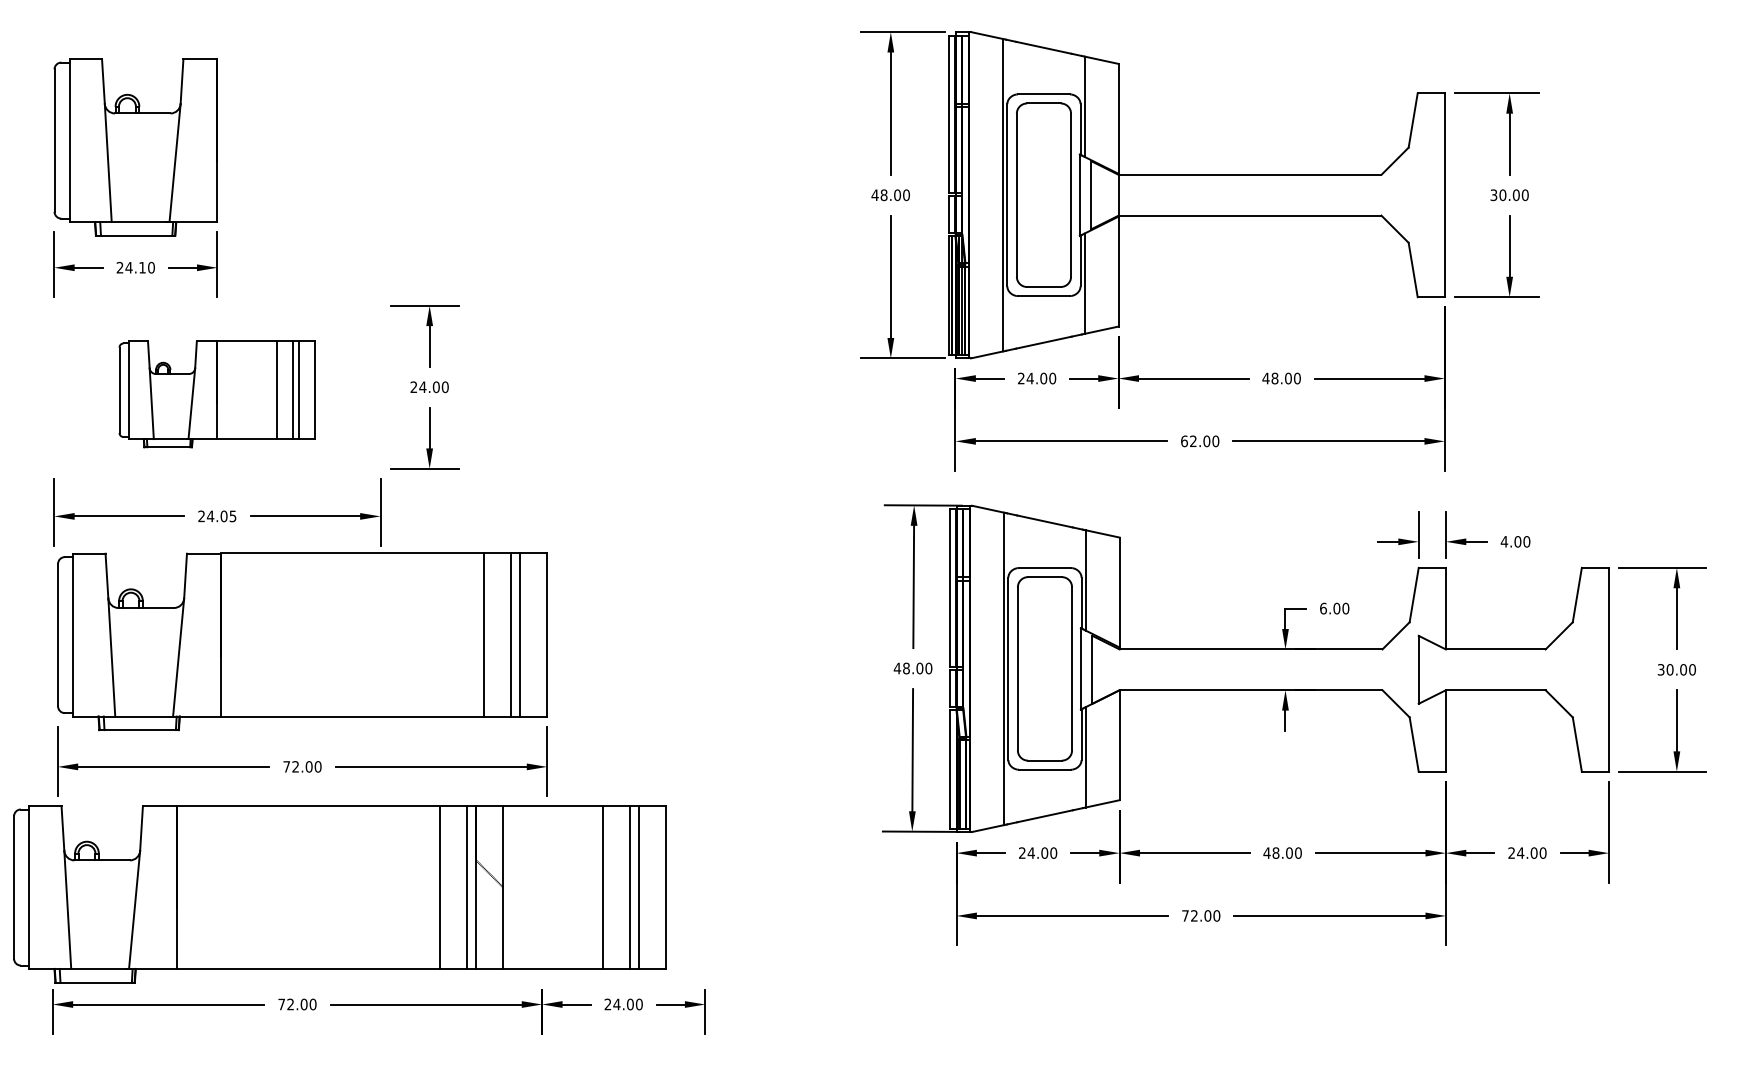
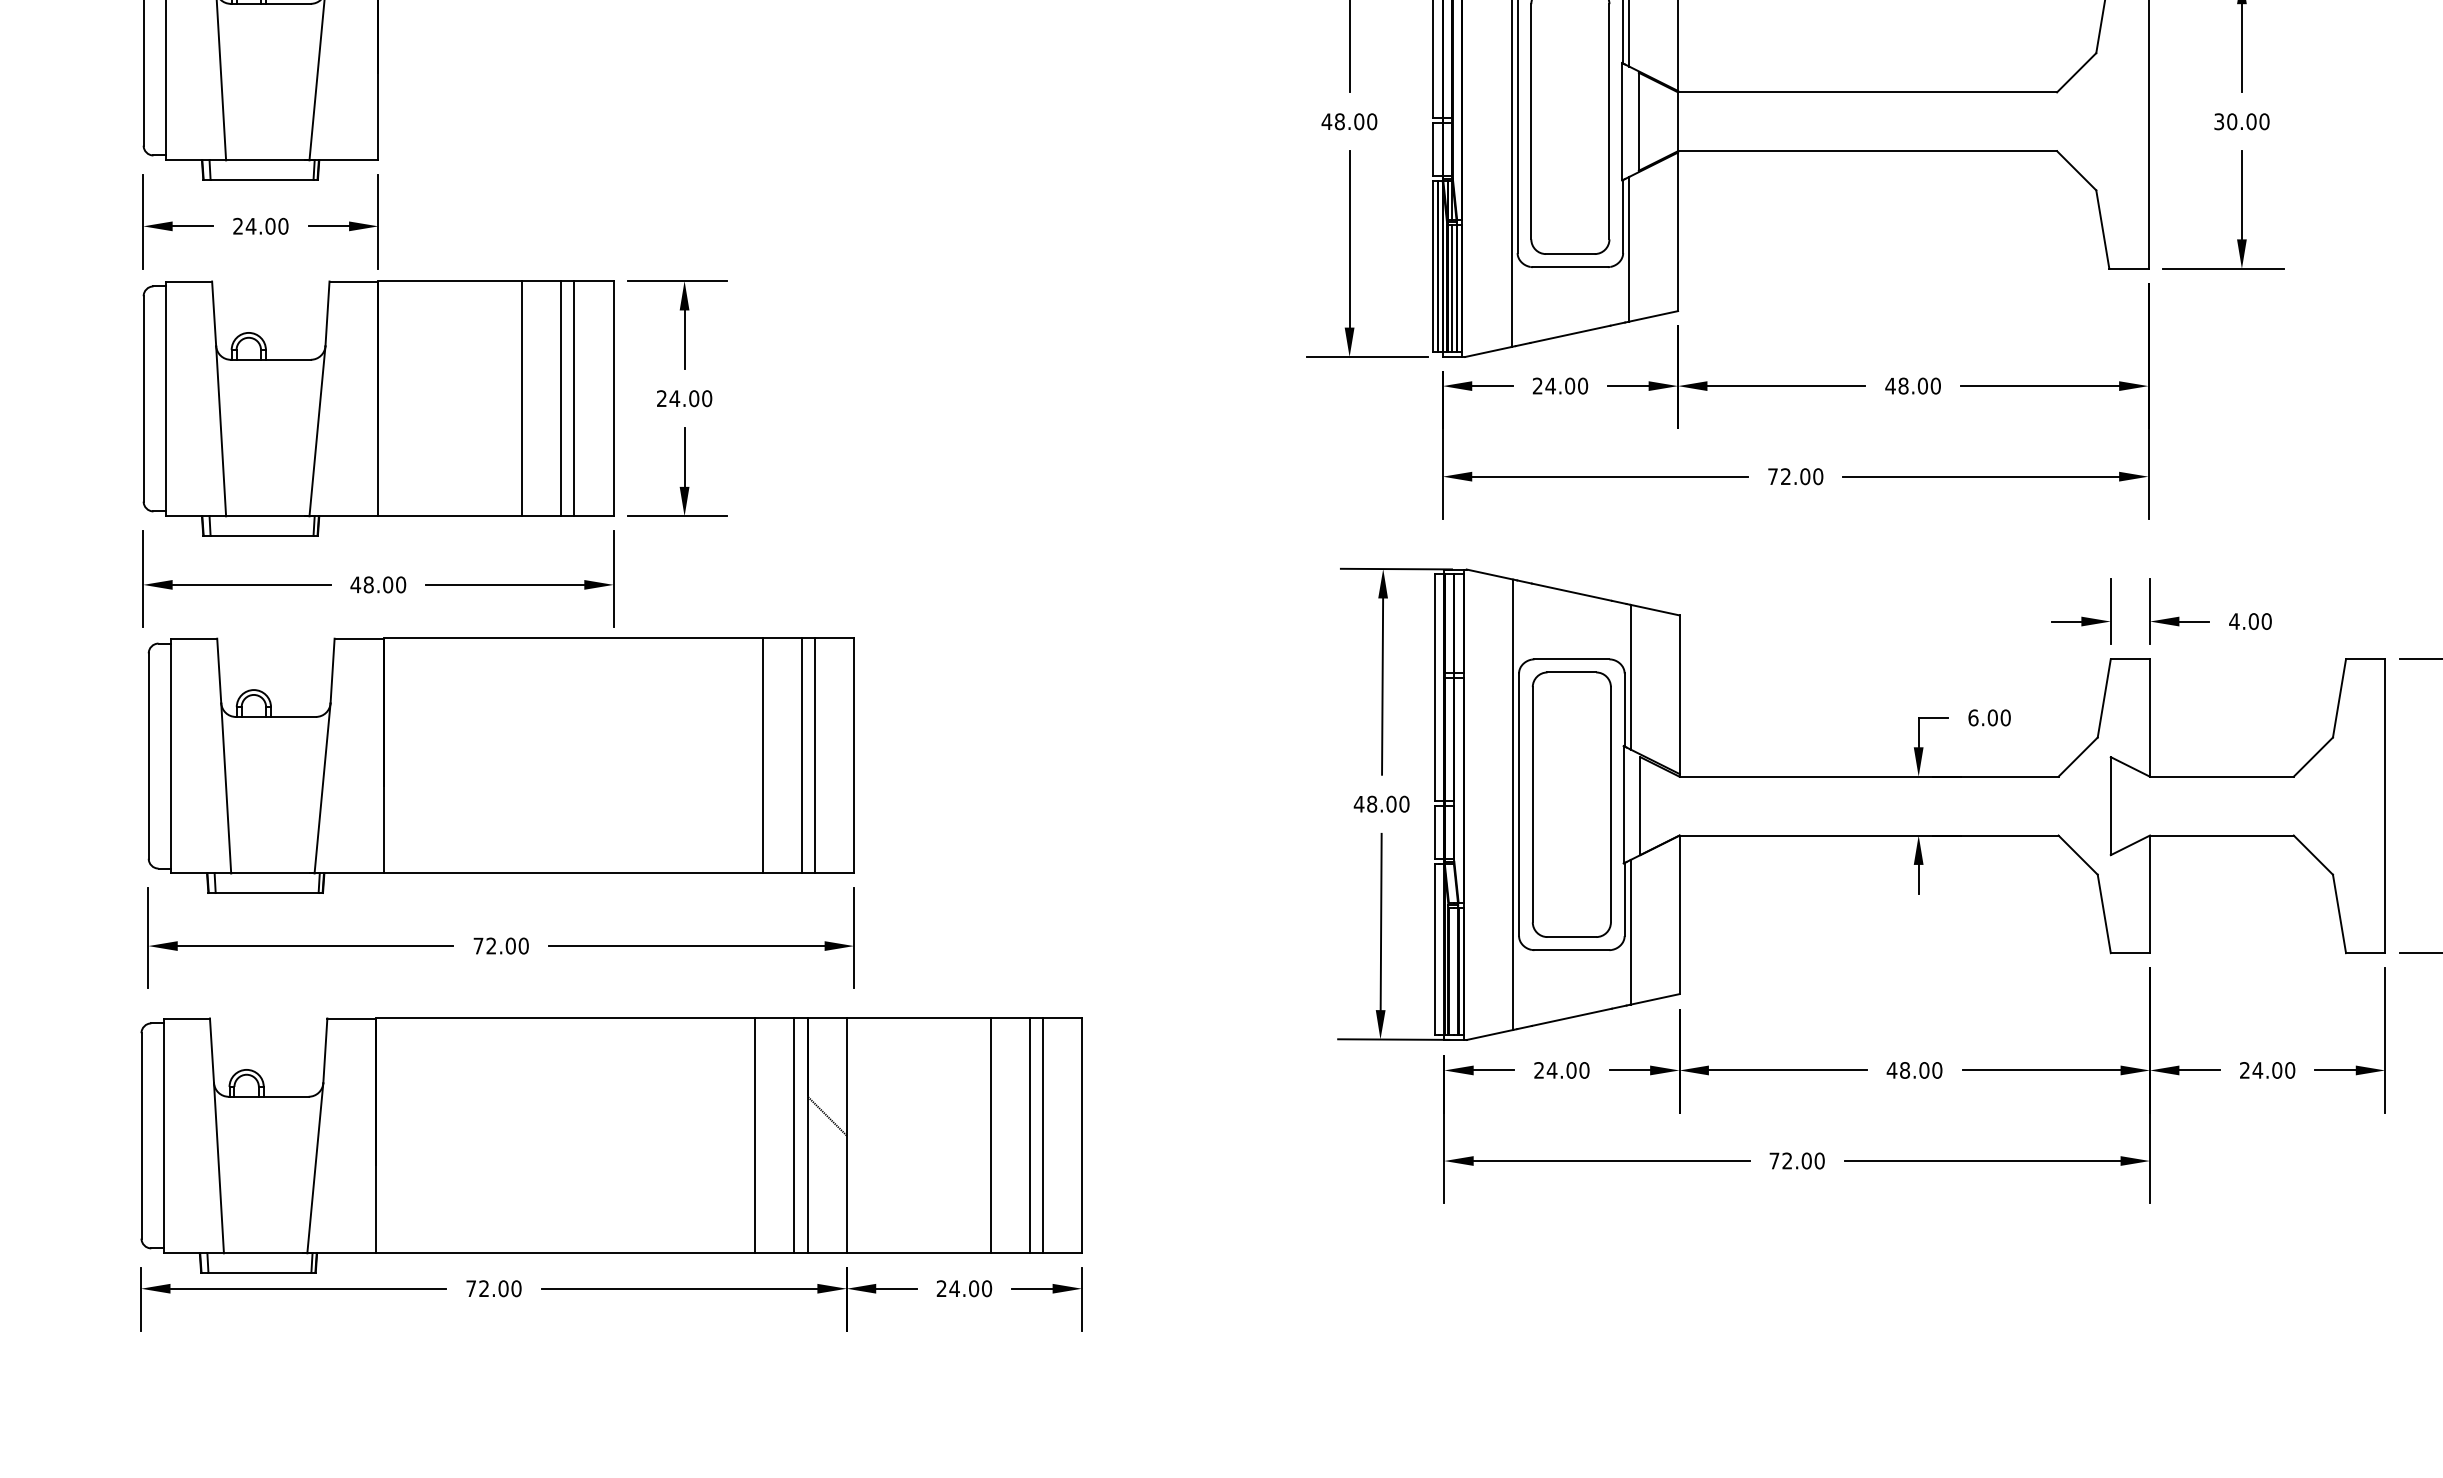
text: (142, 267) -> (270, 225), 24.10 -> 24.00
part: (216, 394) -> (377, 409), size x1.67
text: (1184, 441) -> (1773, 476), 62.00 -> 72.00
text: (217, 516) -> (378, 585), 24.05 -> 48.00
part: (339, 894) -> (610, 1145), moved

